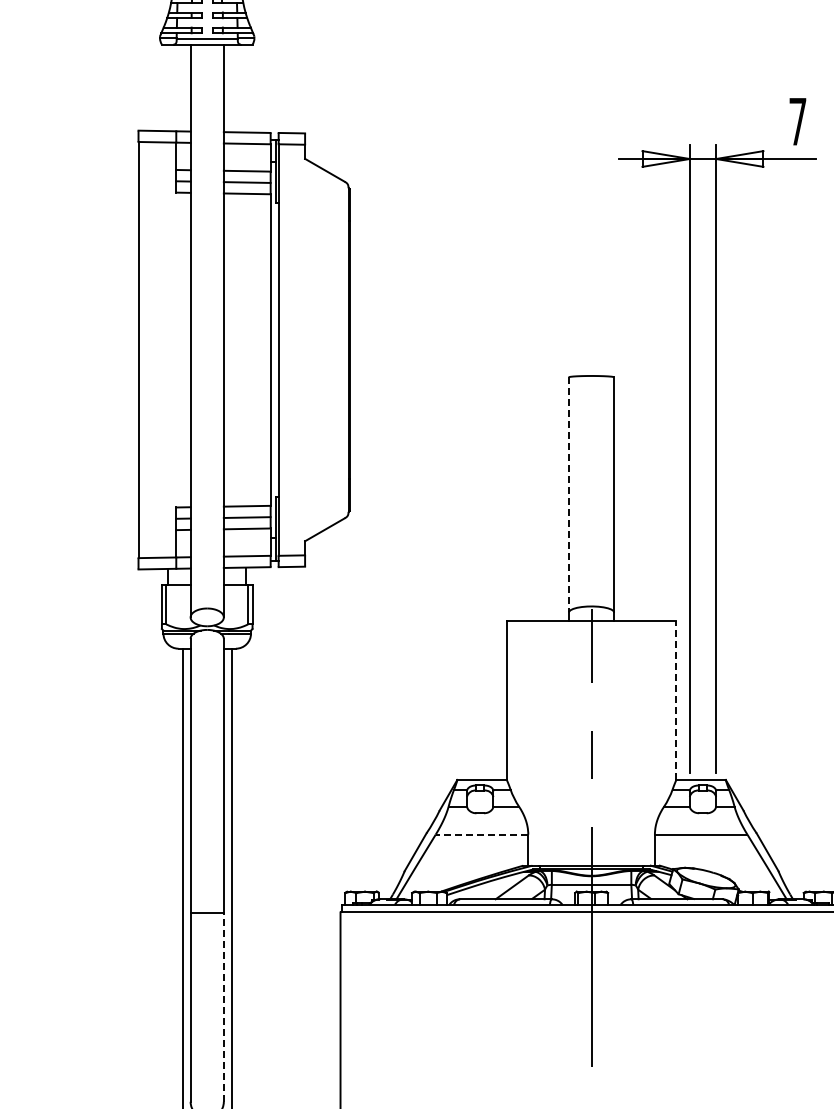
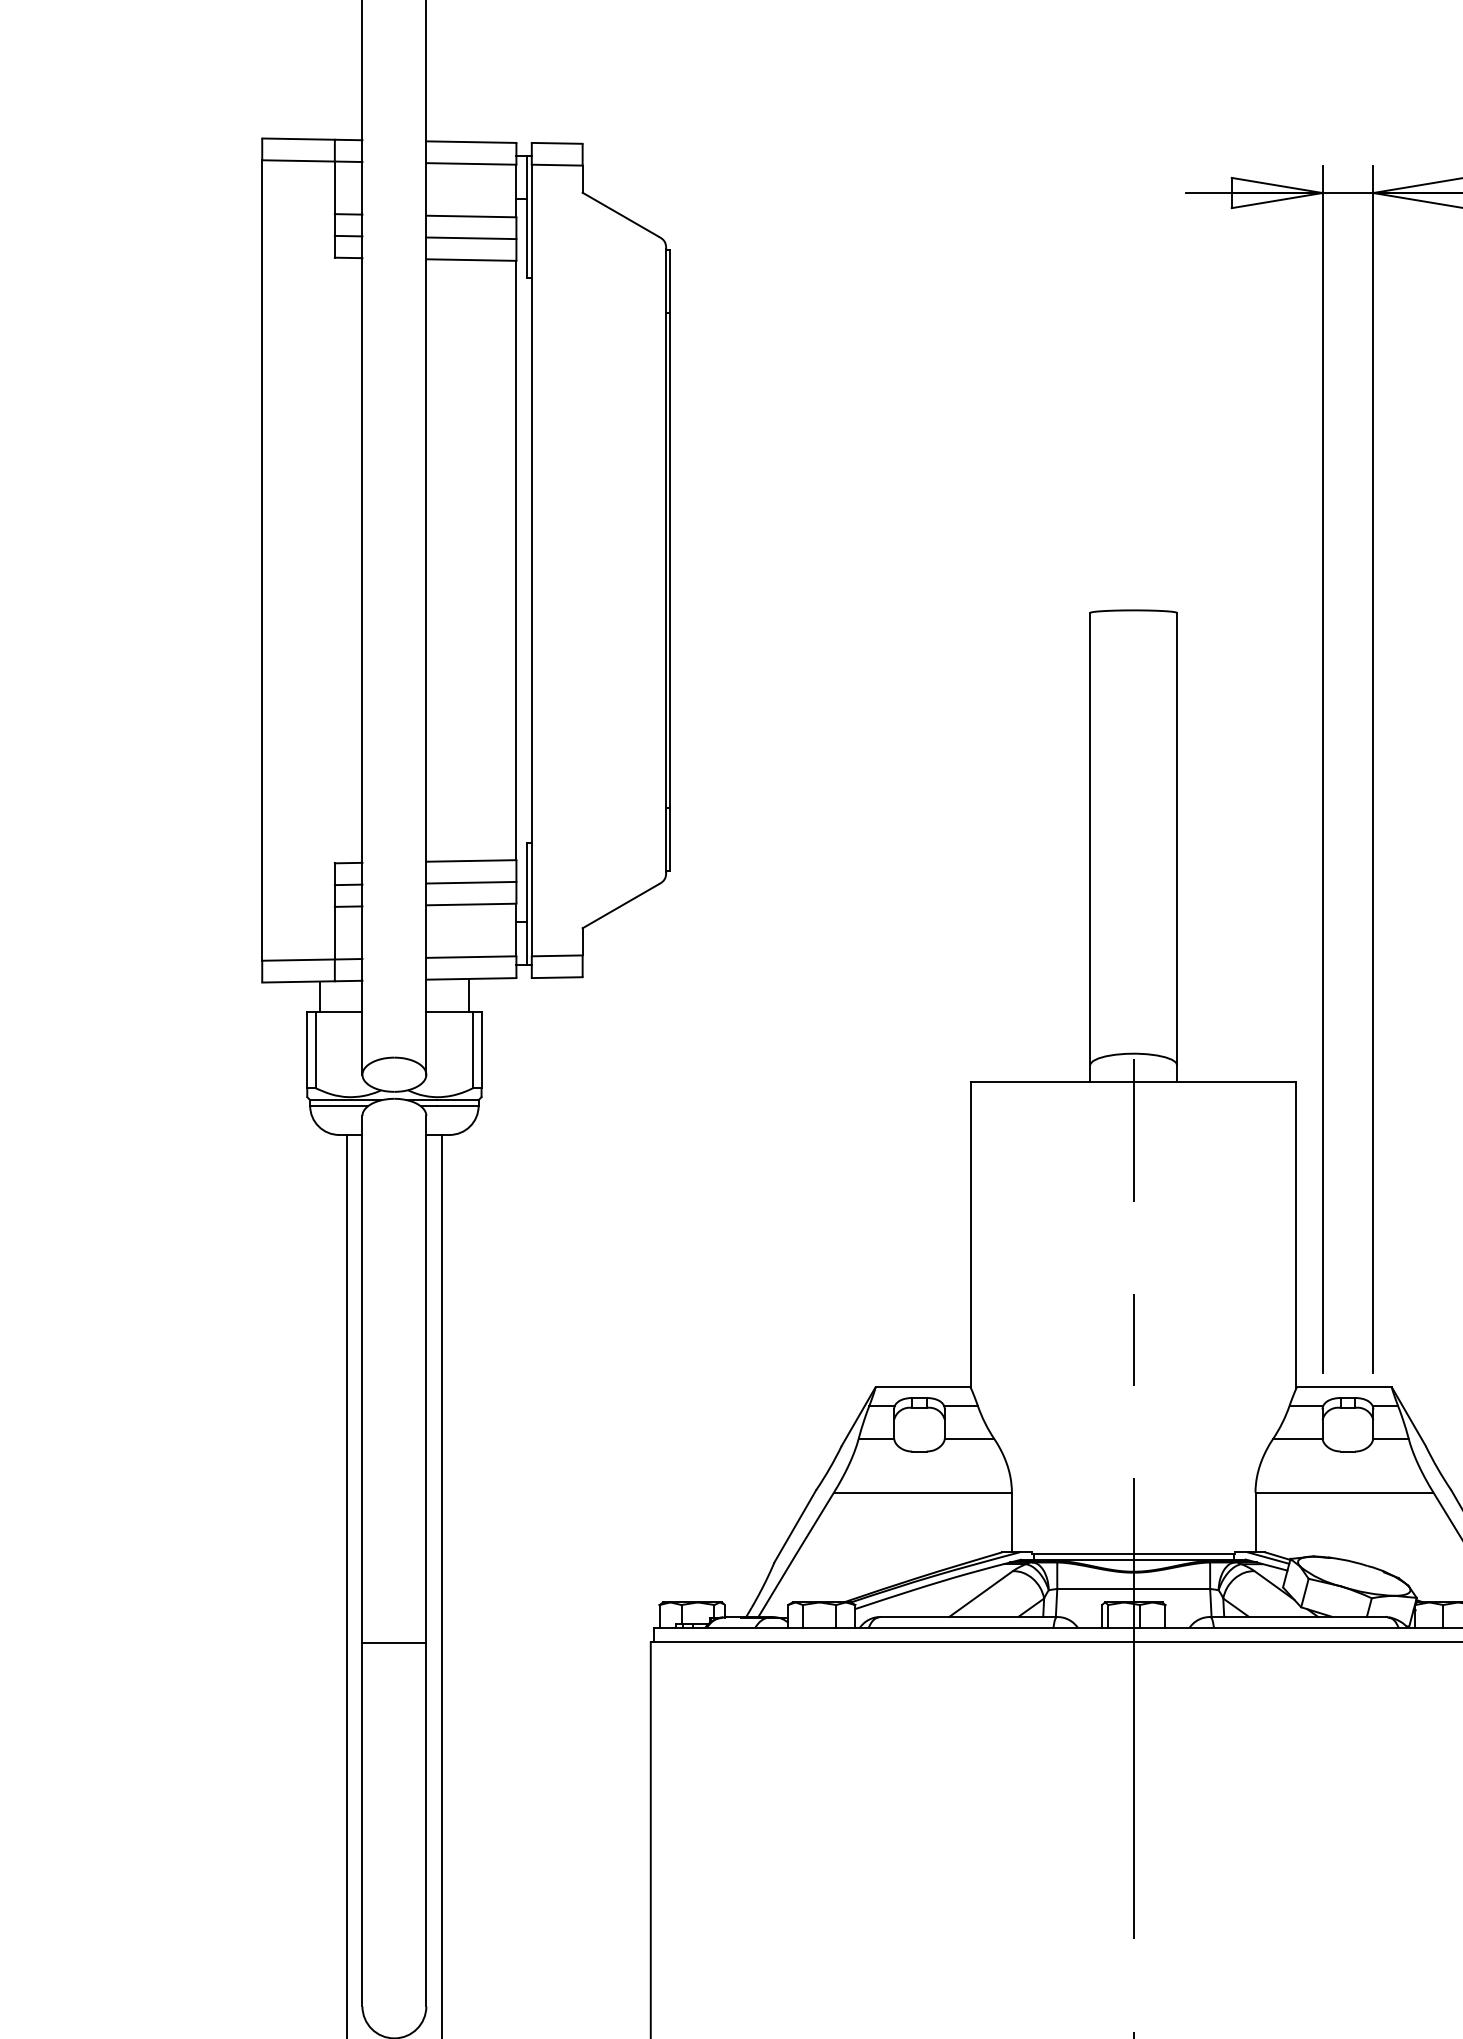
line: (568, 494) -> (1089, 838), dashed -> solid
line: (676, 700) -> (1297, 1234), dashed -> solid
line: (481, 834) -> (921, 1492), dashed -> solid
line: (223, 1006) -> (425, 1823), dashed -> solid

